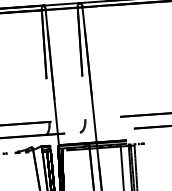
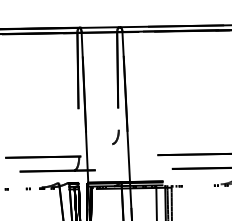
part: (82, 126) -> (115, 137), moved

